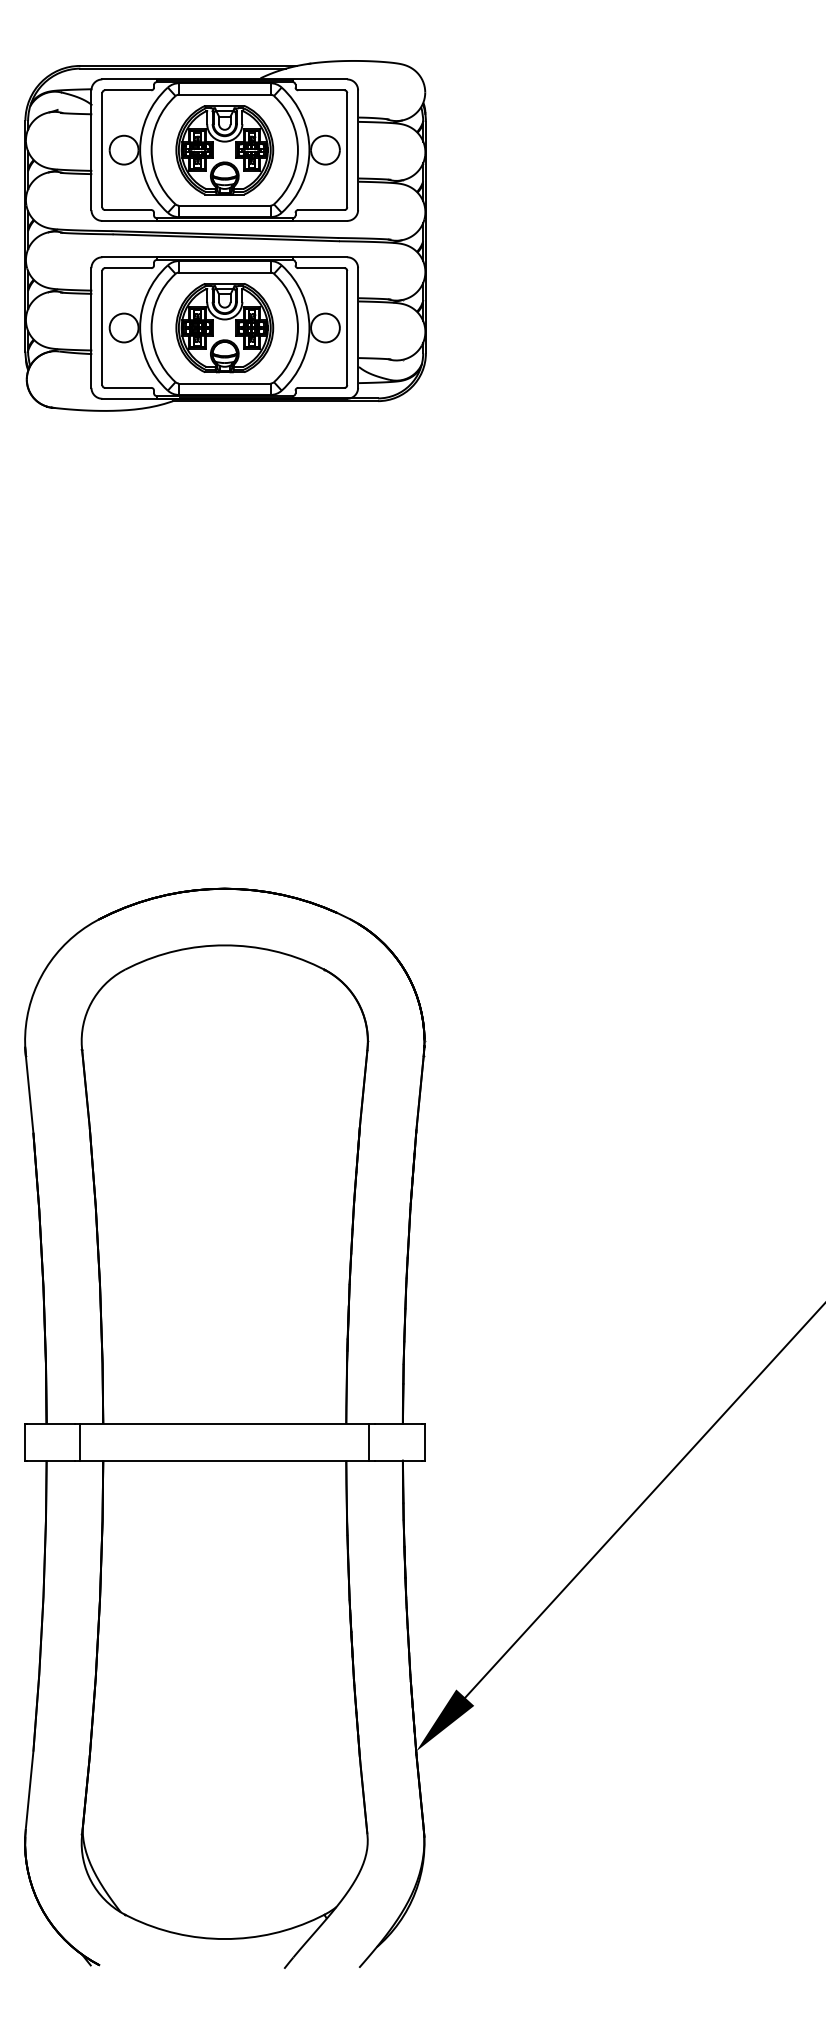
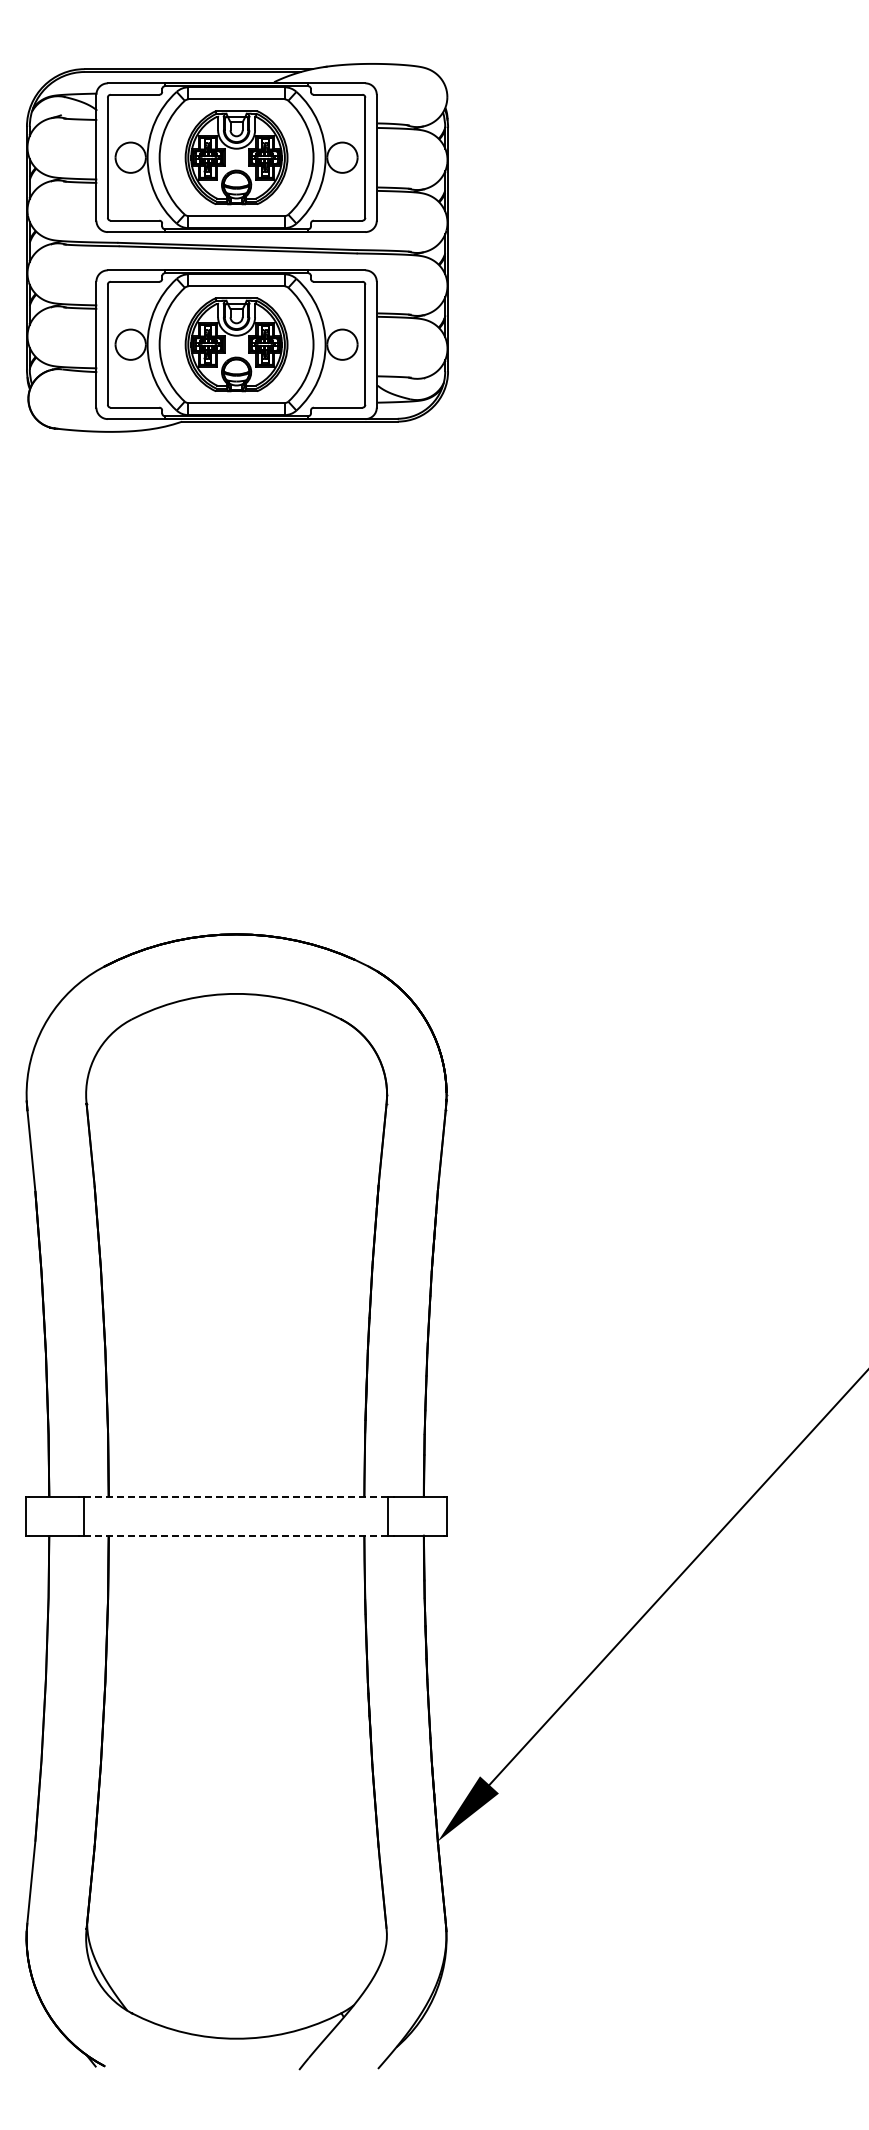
line: (224, 1424) -> (236, 1497), solid -> dashed
line: (224, 1460) -> (236, 1535), solid -> dashed

